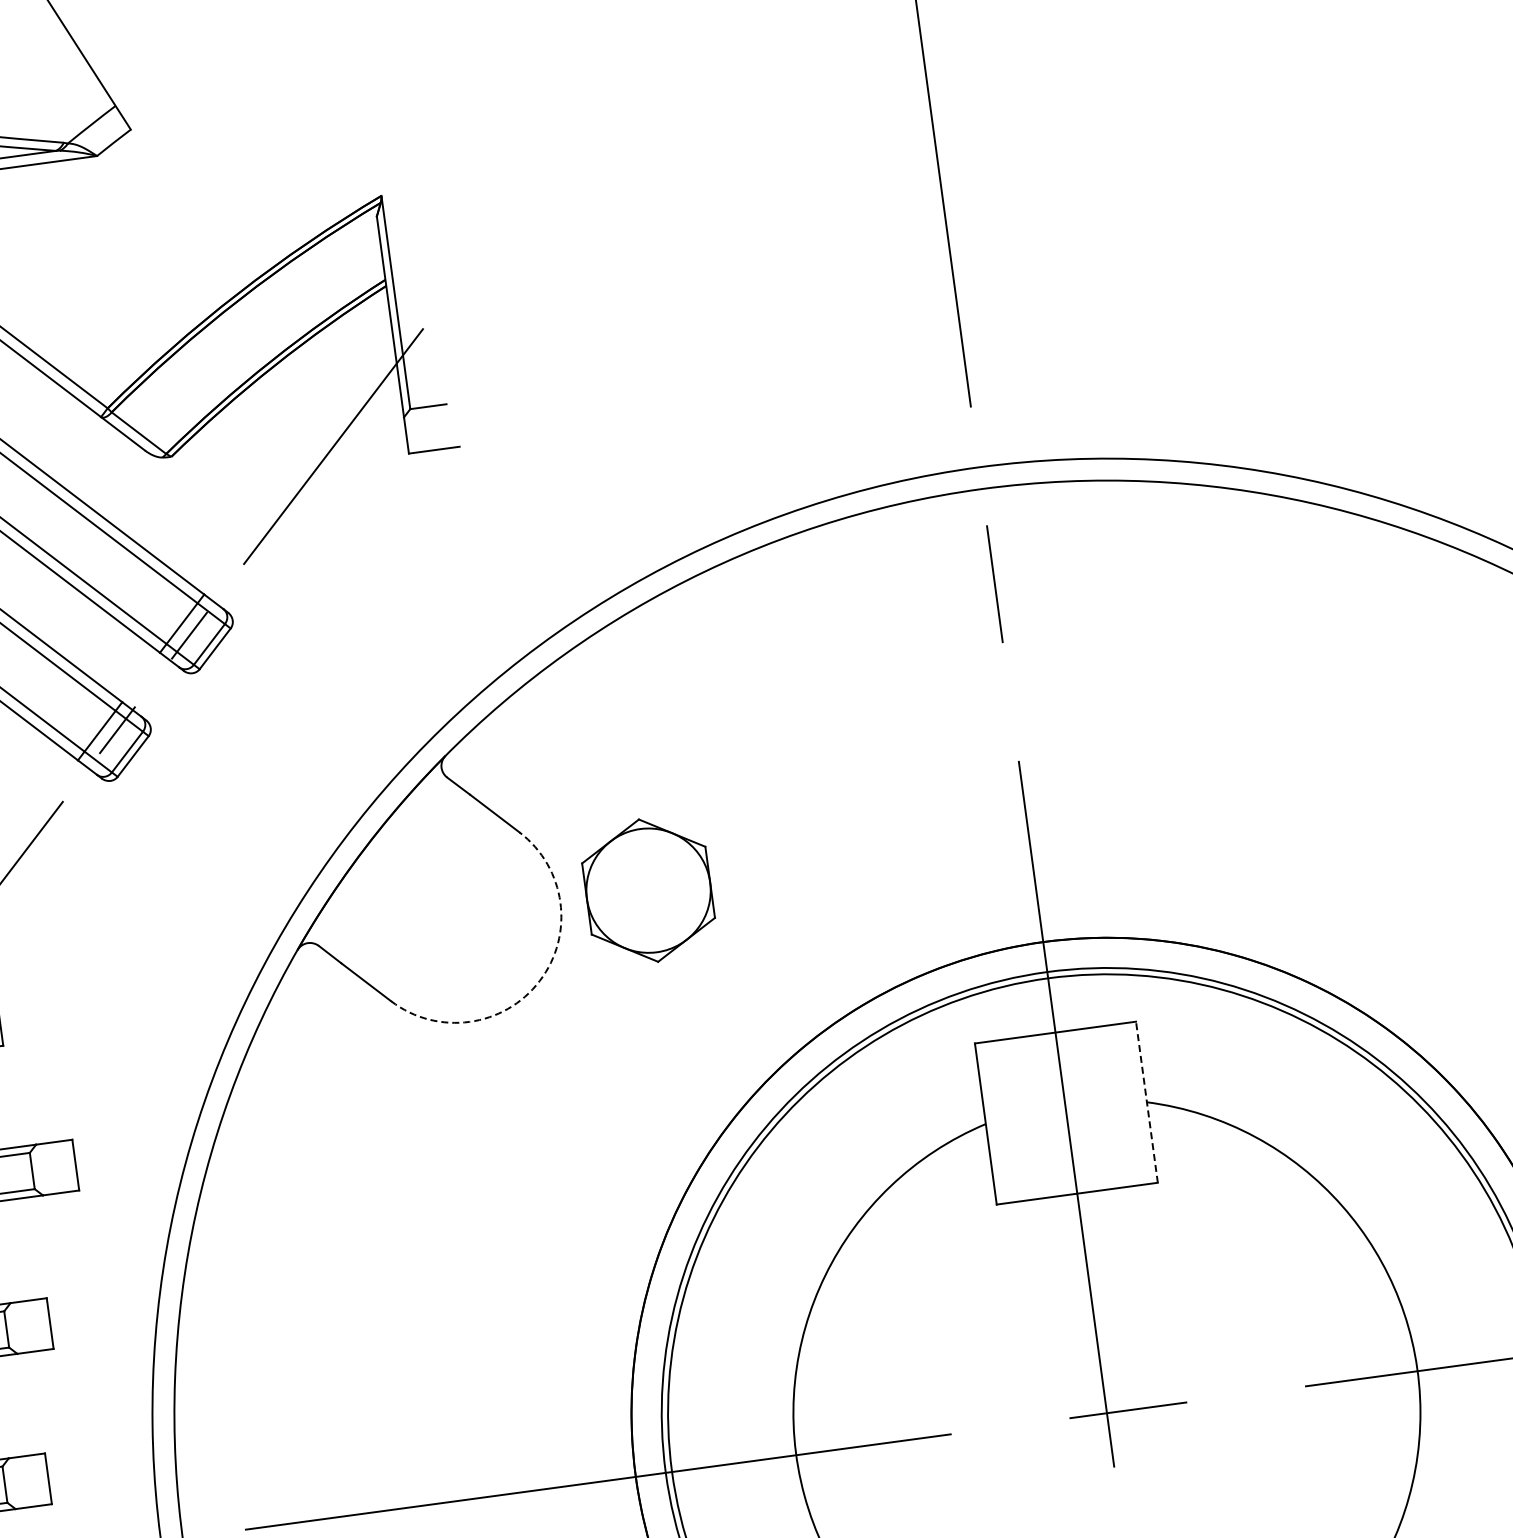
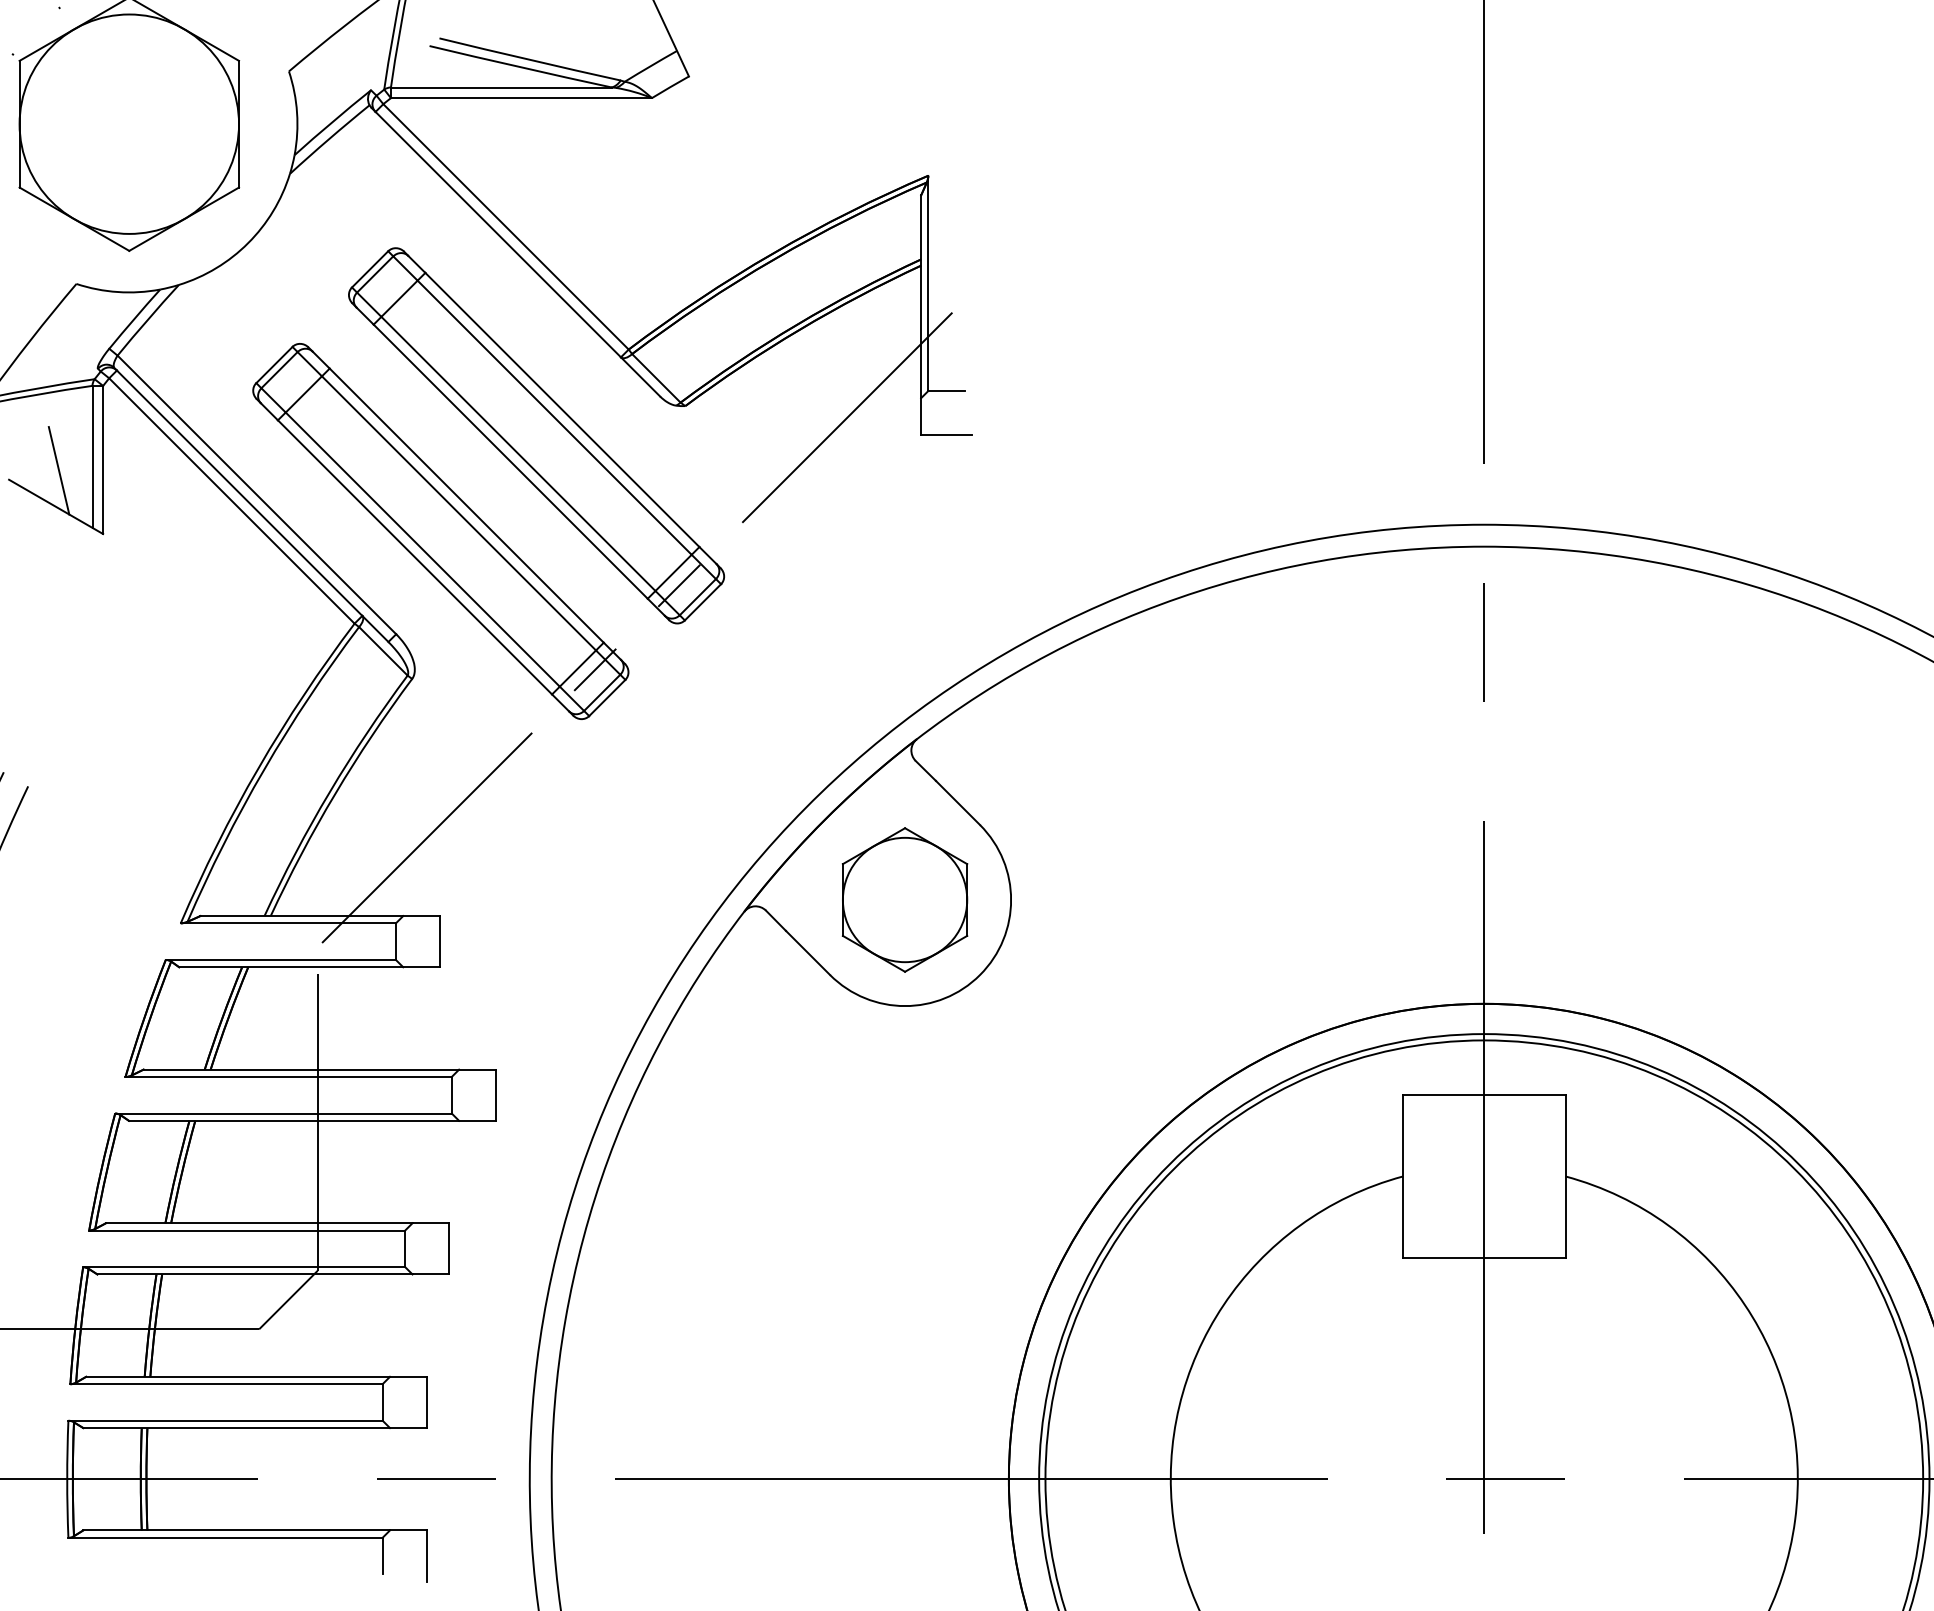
part: (647, 890) -> (904, 899), moved
arc: (540, 981) -> (980, 975), dashed -> solid
line: (1146, 1101) -> (1565, 1175), dashed -> solid

